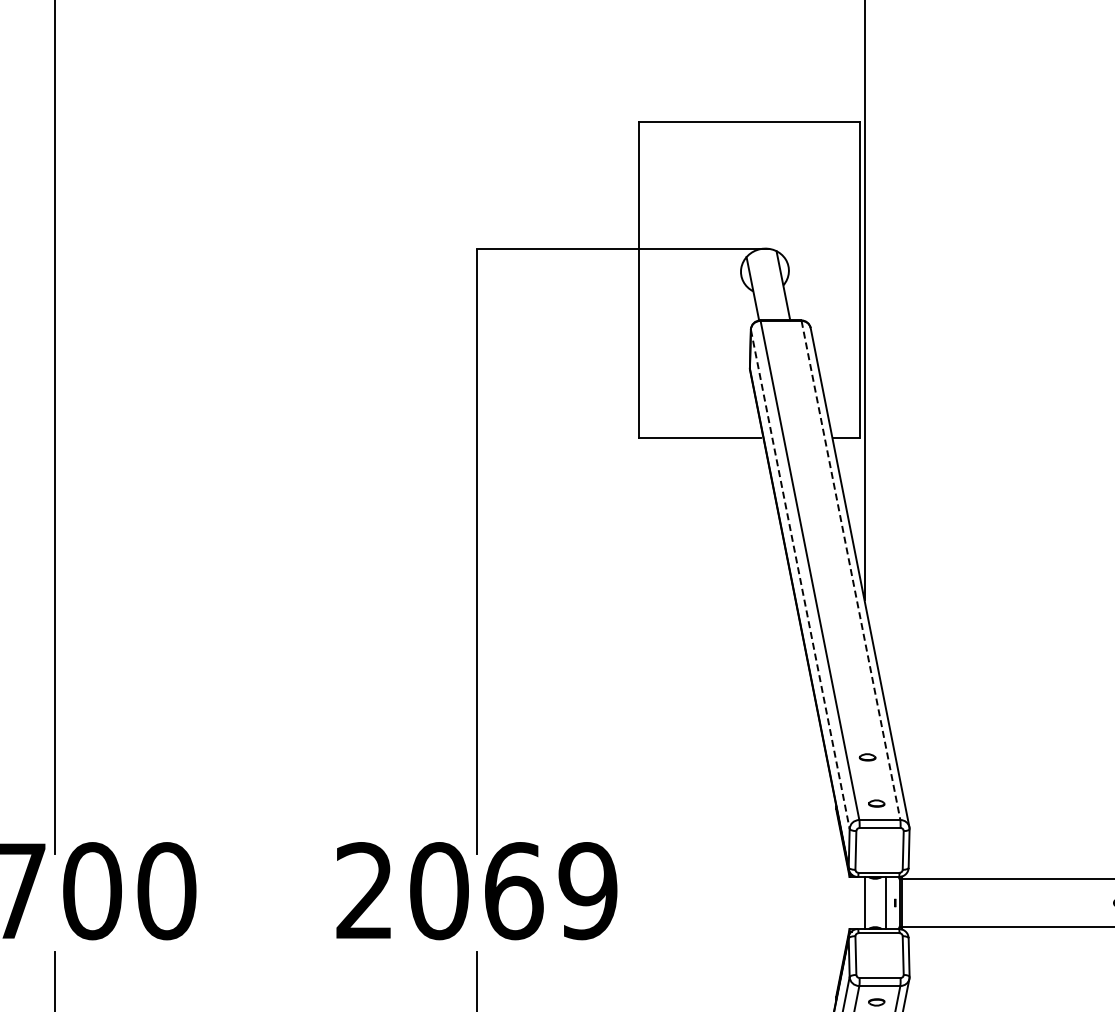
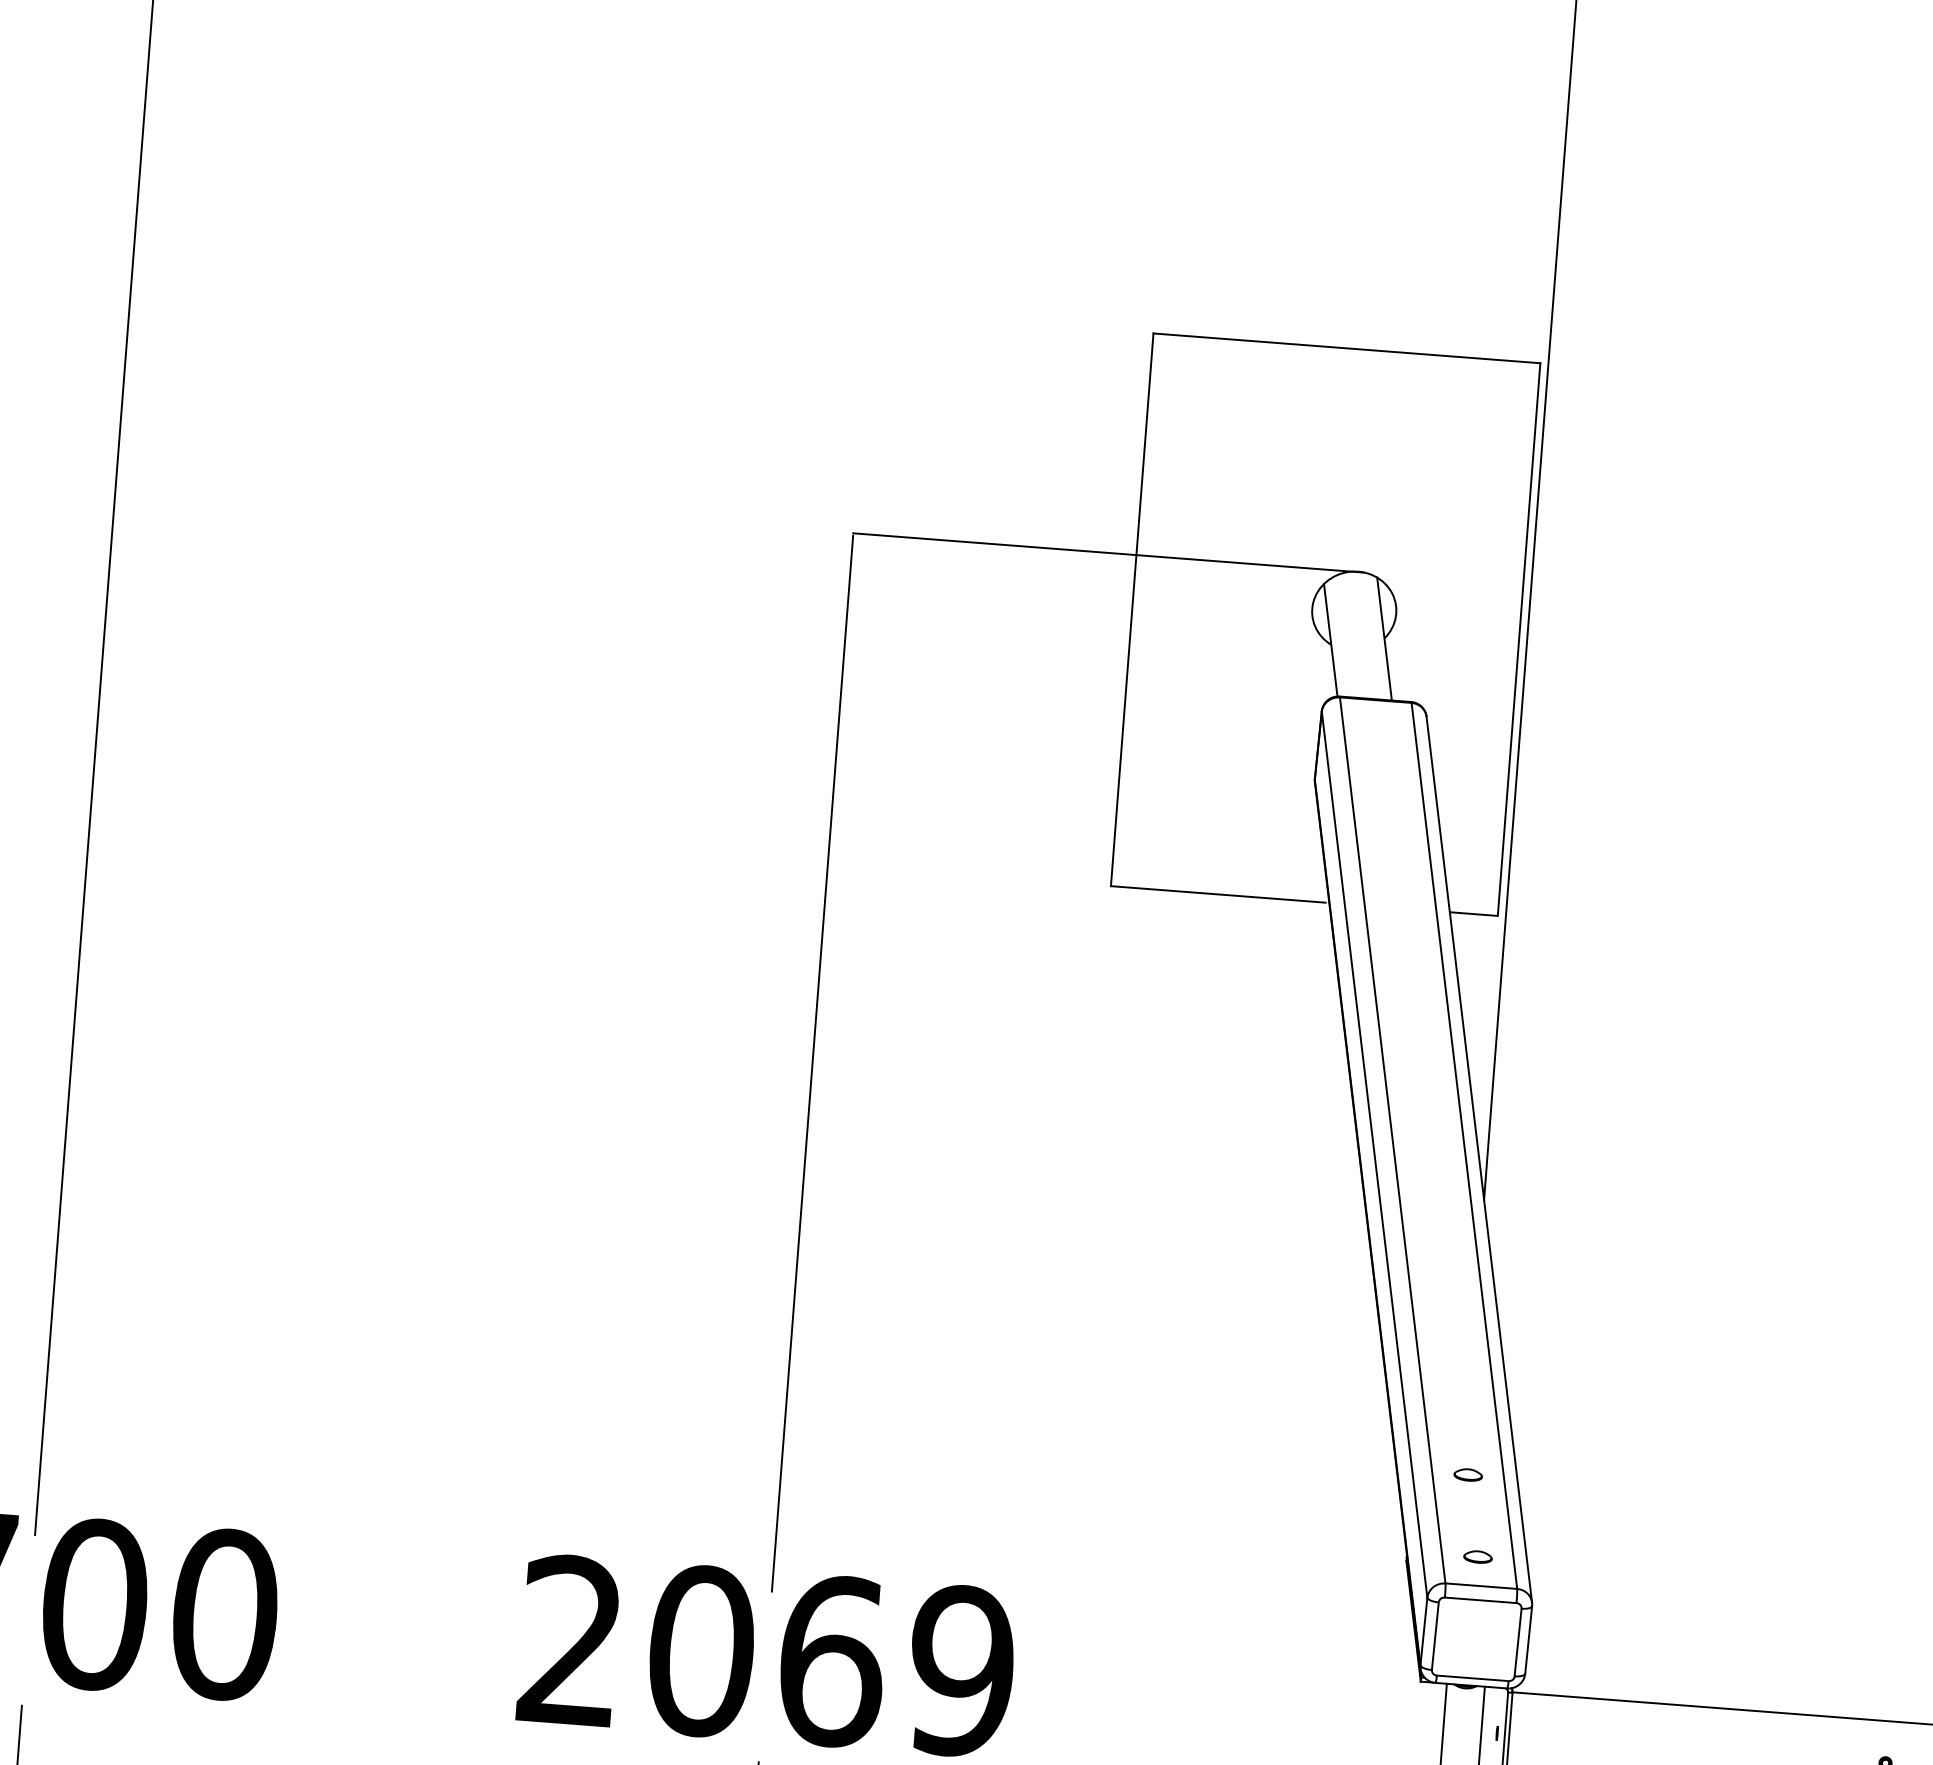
line: (851, 570) -> (1465, 1146), dashed -> solid
line: (800, 579) -> (1374, 1154), dashed -> solid

